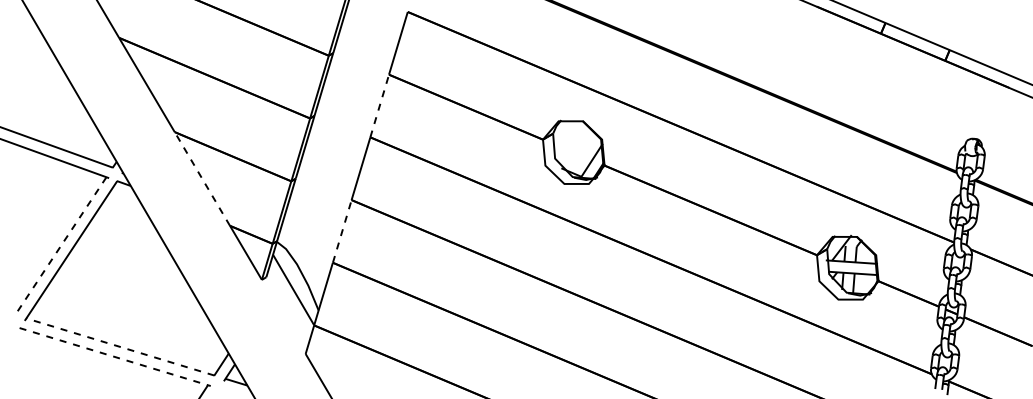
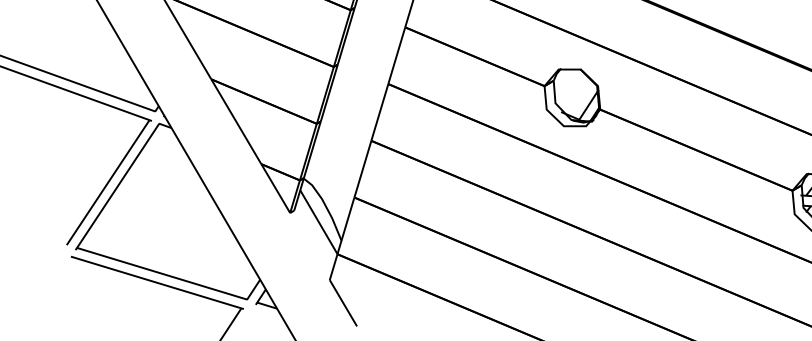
line: (379, 106) -> (396, 56), dashed -> solid
line: (202, 178) -> (236, 121), dashed -> solid
line: (342, 231) -> (363, 169), dashed -> solid
line: (60, 246) -> (107, 182), dashed -> solid
line: (119, 346) -> (161, 273), dashed -> solid
line: (115, 357) -> (157, 283), dashed -> solid

